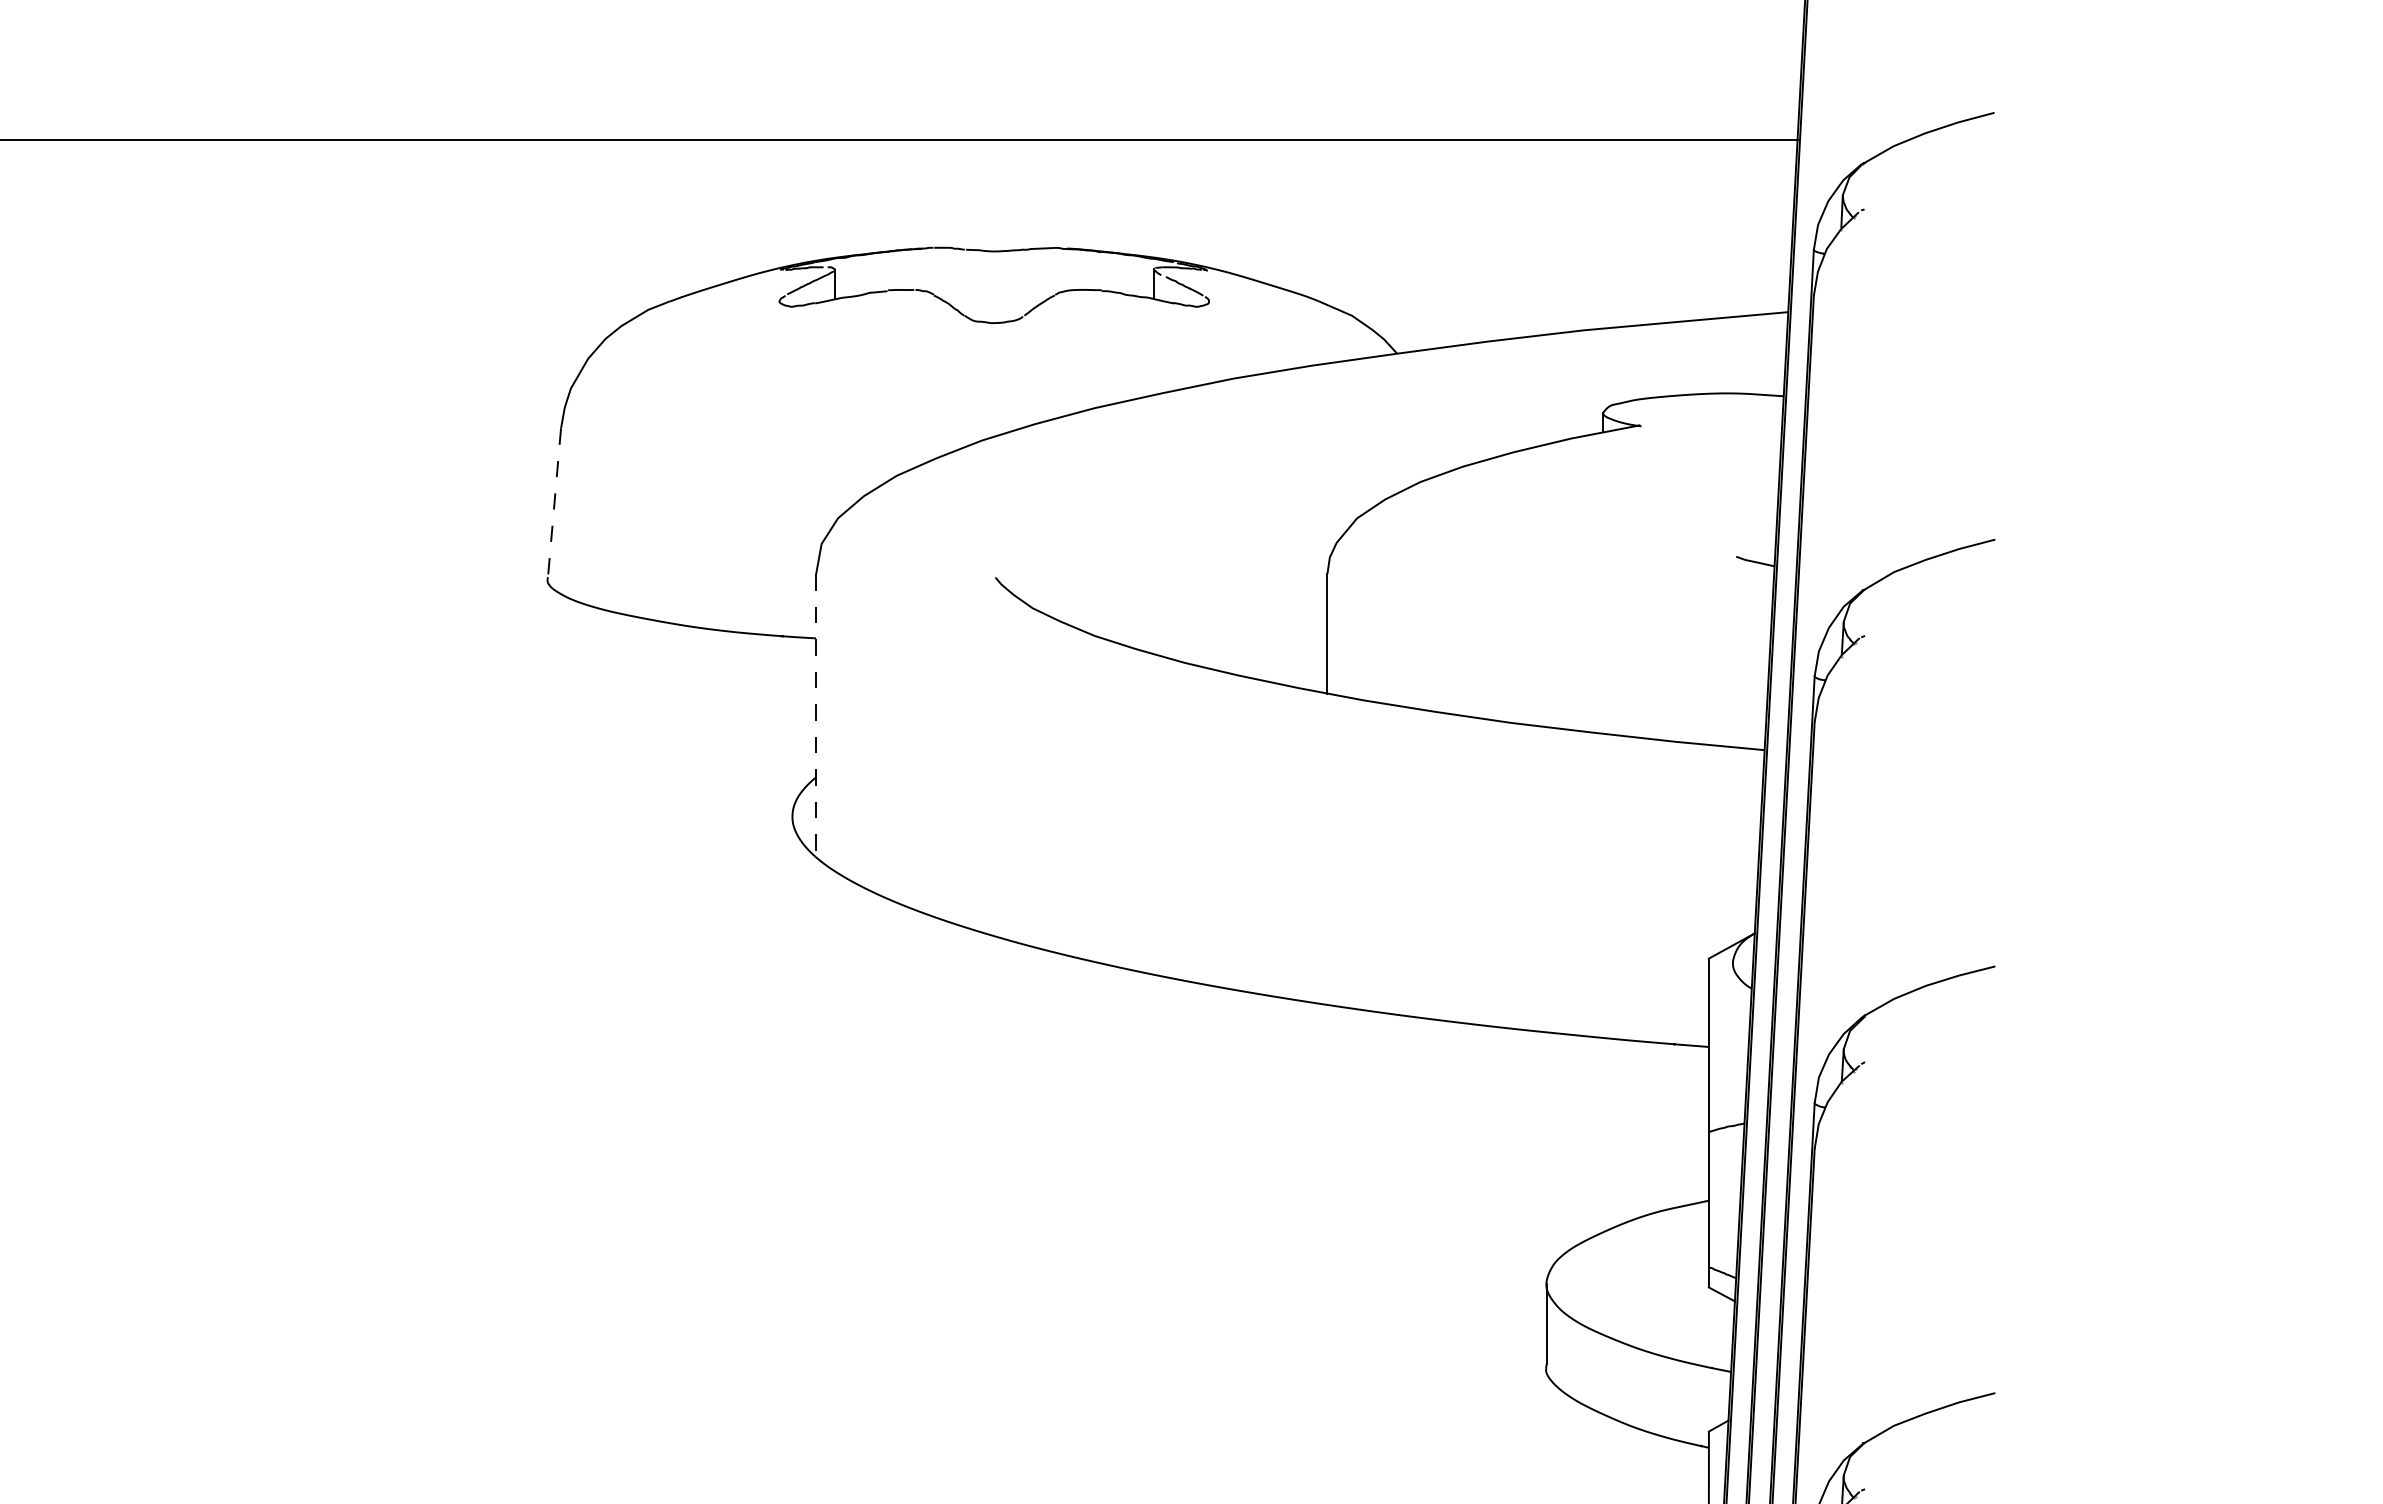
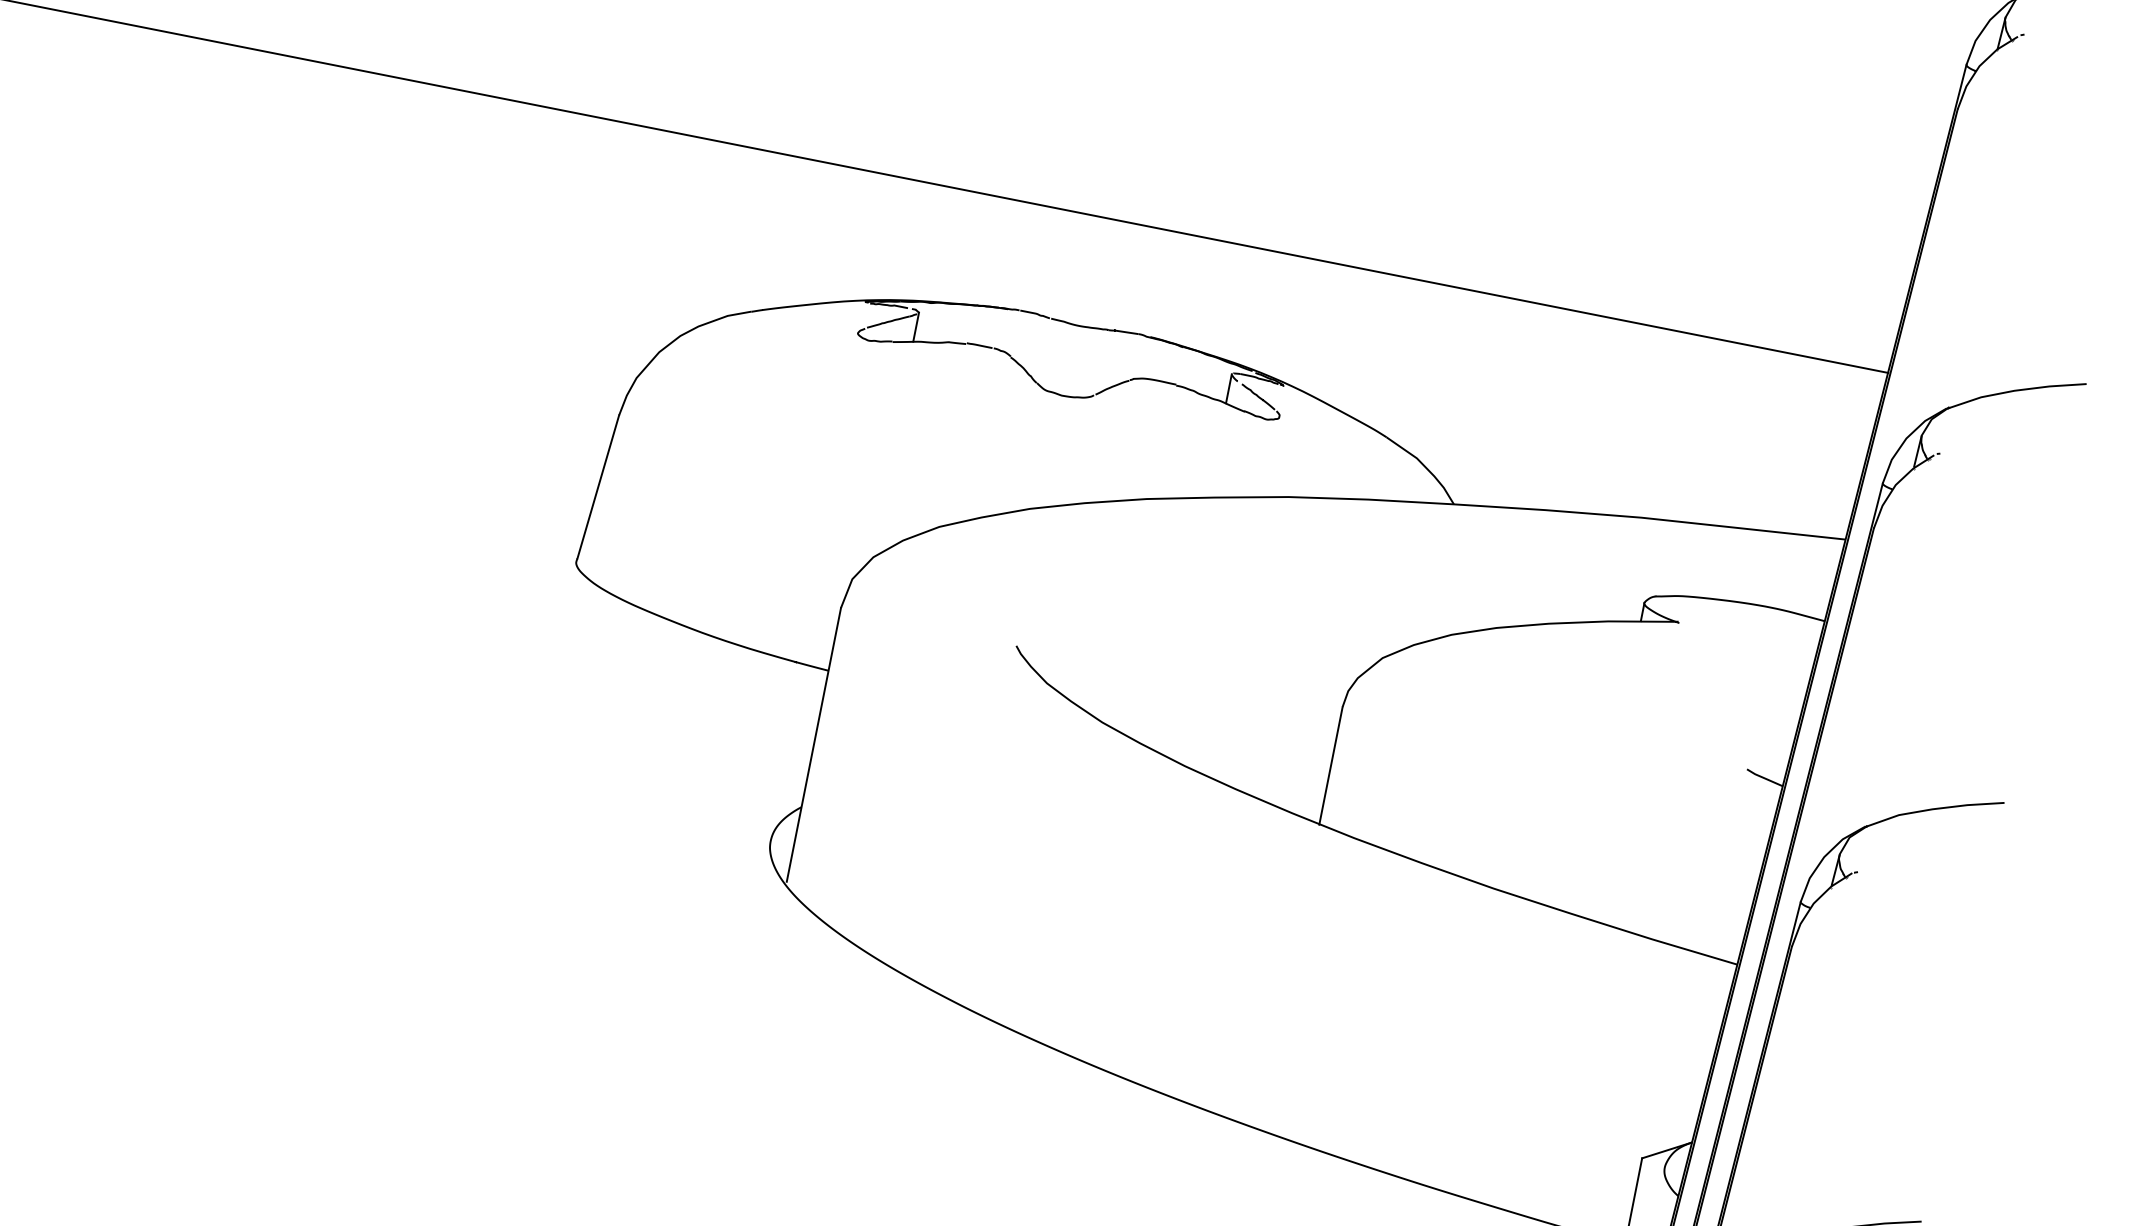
line: (554, 503) -> (598, 487), dashed -> solid
line: (816, 713) -> (814, 744), dashed -> solid

